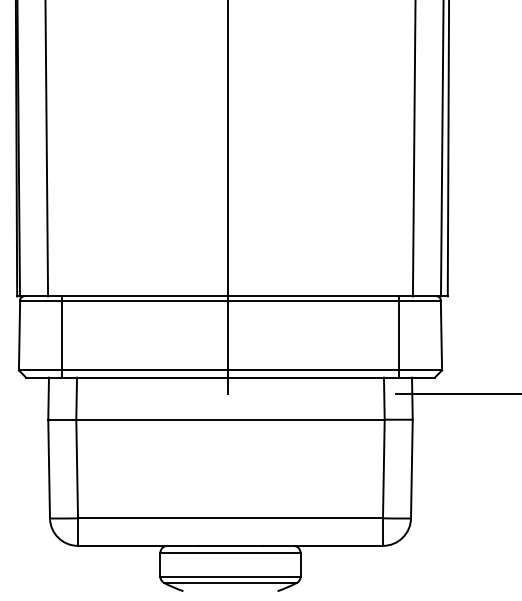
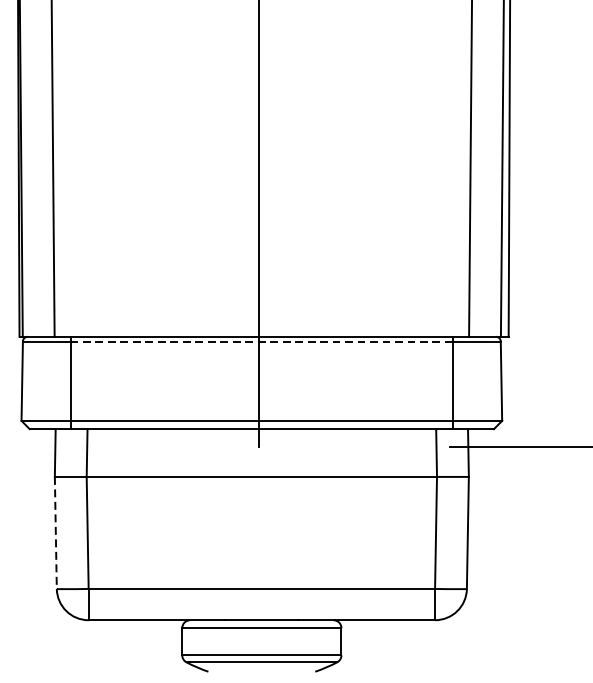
line: (230, 300) -> (261, 341), solid -> dashed
line: (49, 469) -> (56, 533), solid -> dashed

